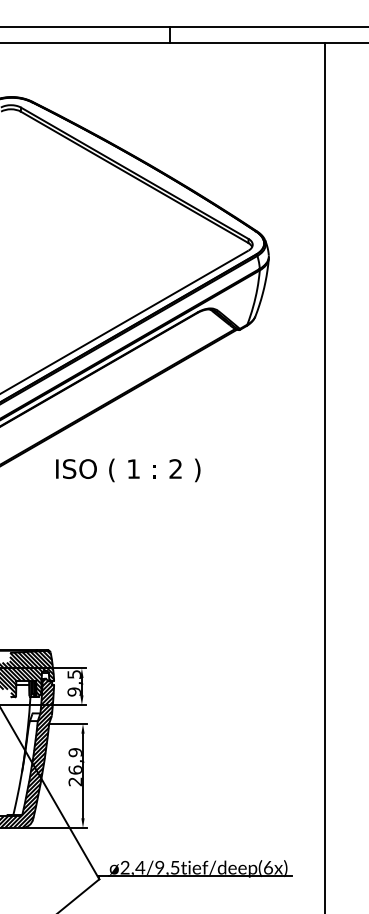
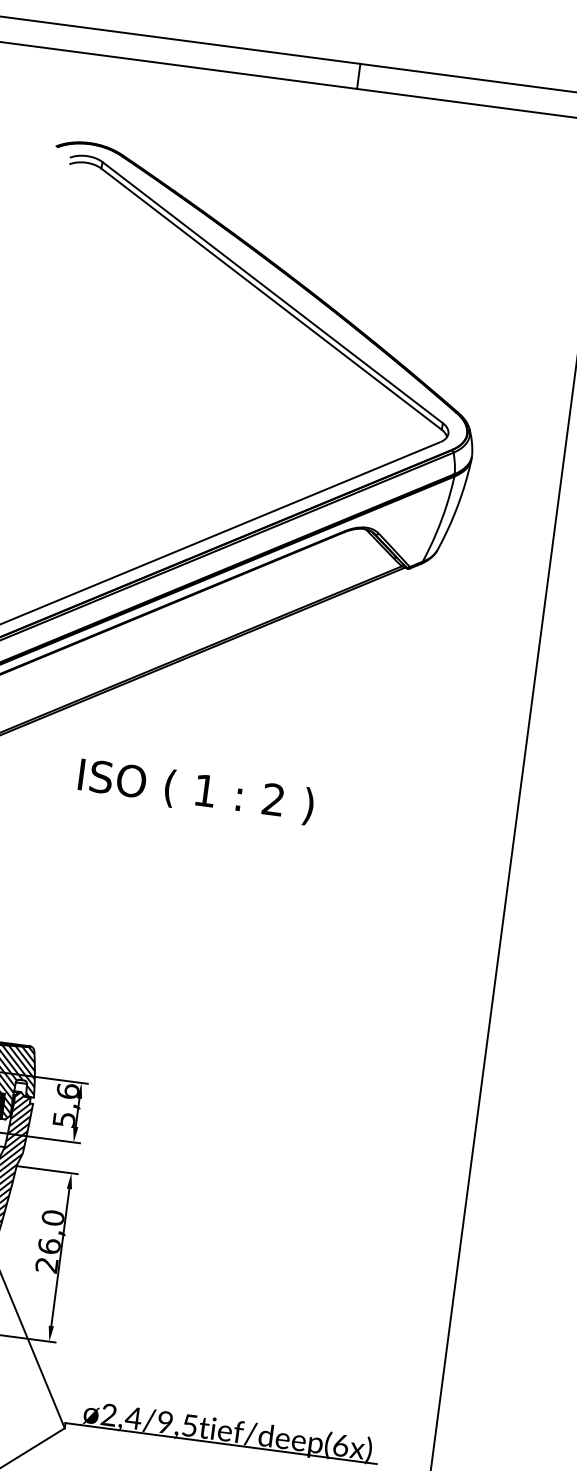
text: (128, 470) -> (196, 791), moved
text: (73, 682) -> (64, 1104), 9,5 -> 5,6
text: (74, 752) -> (51, 1217), 26,9 -> 26,0

